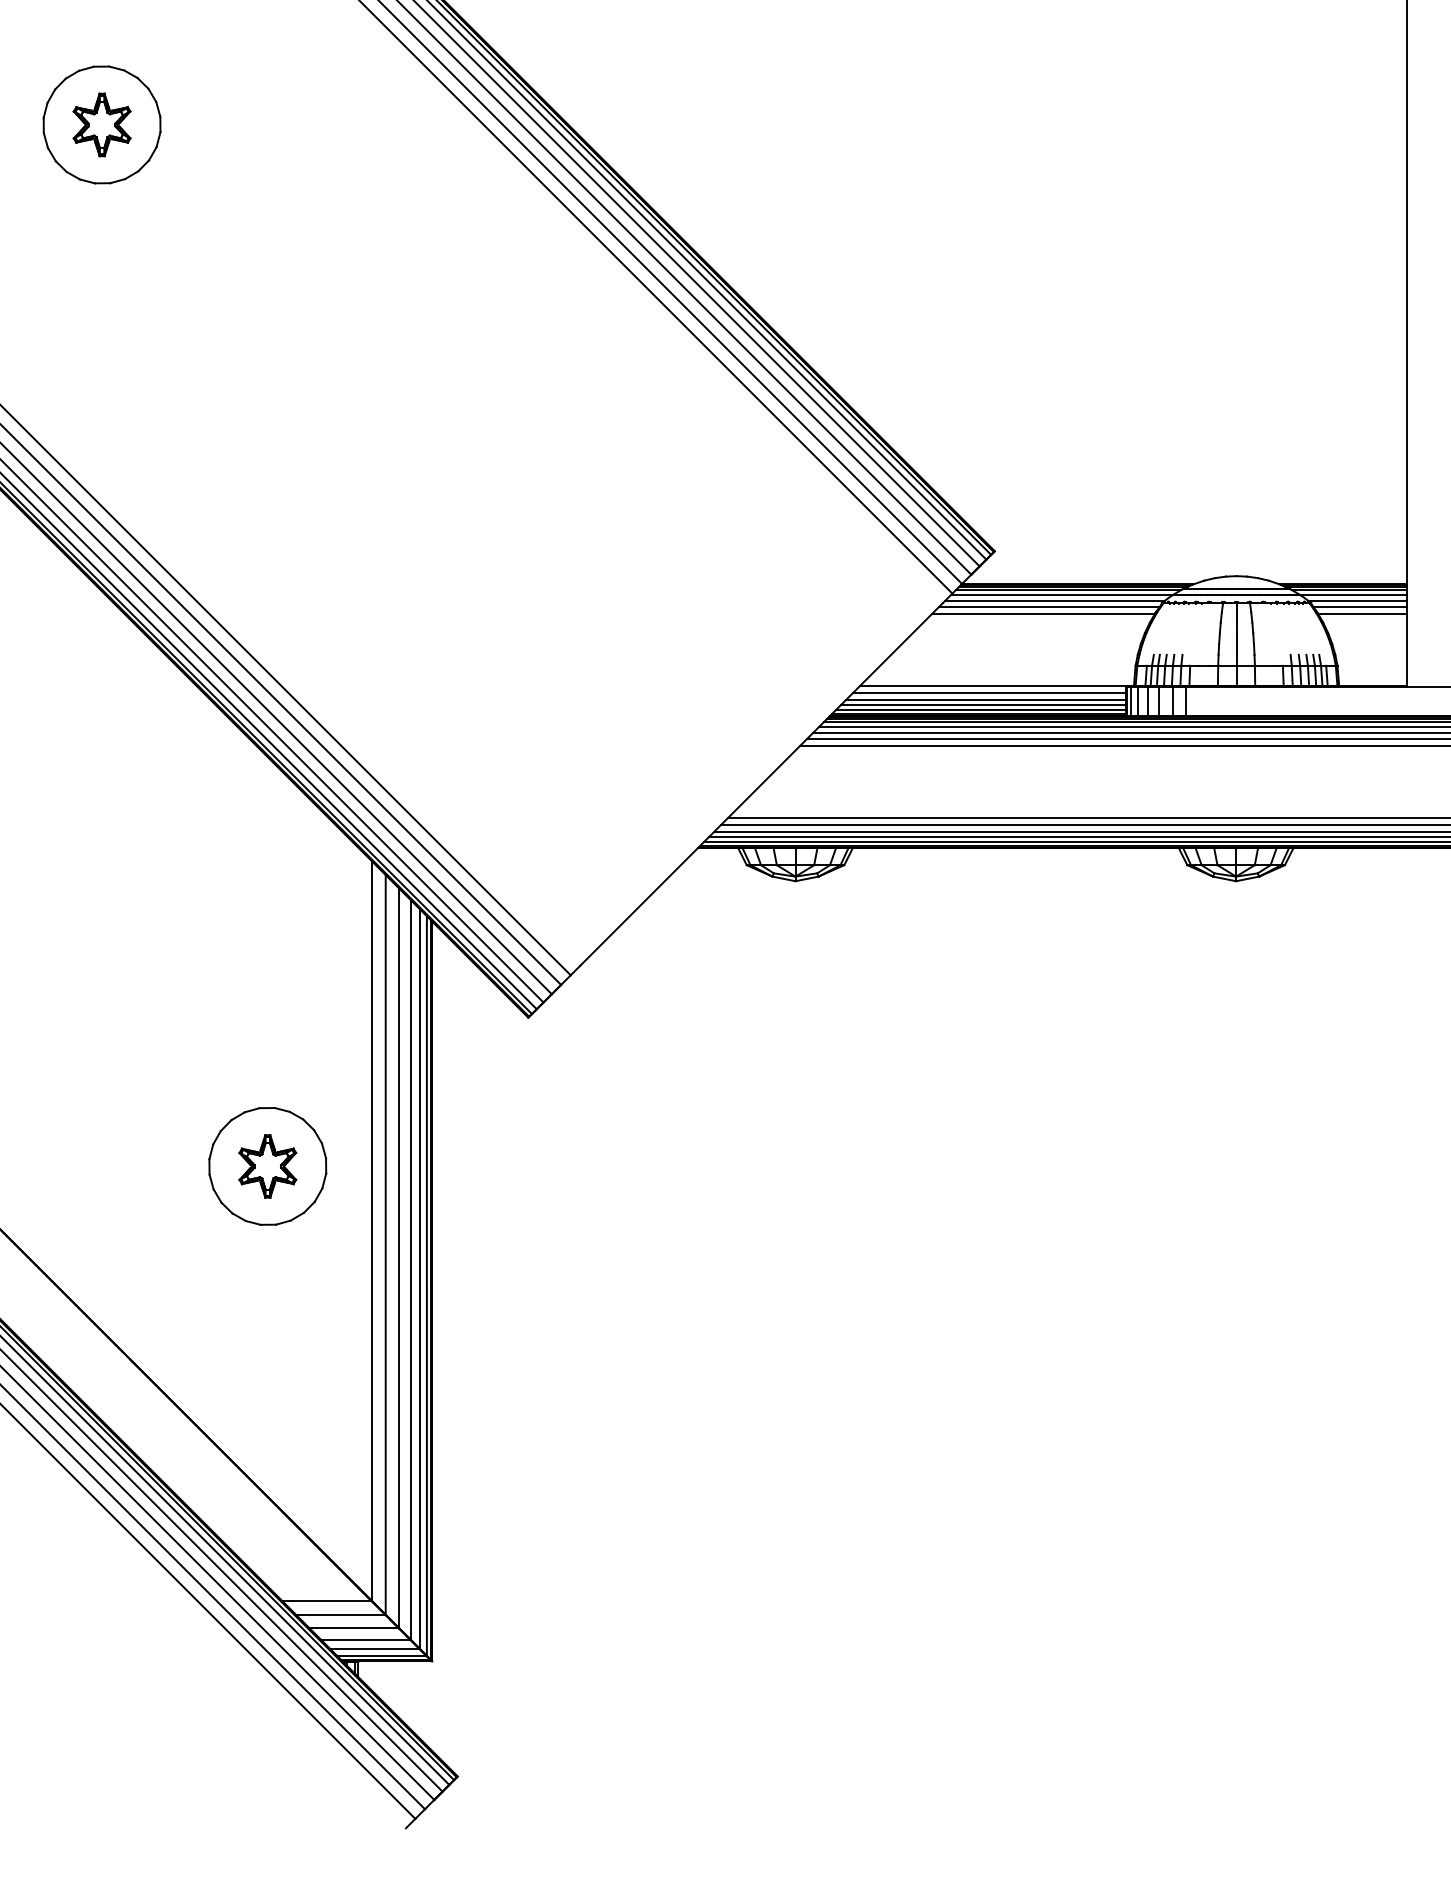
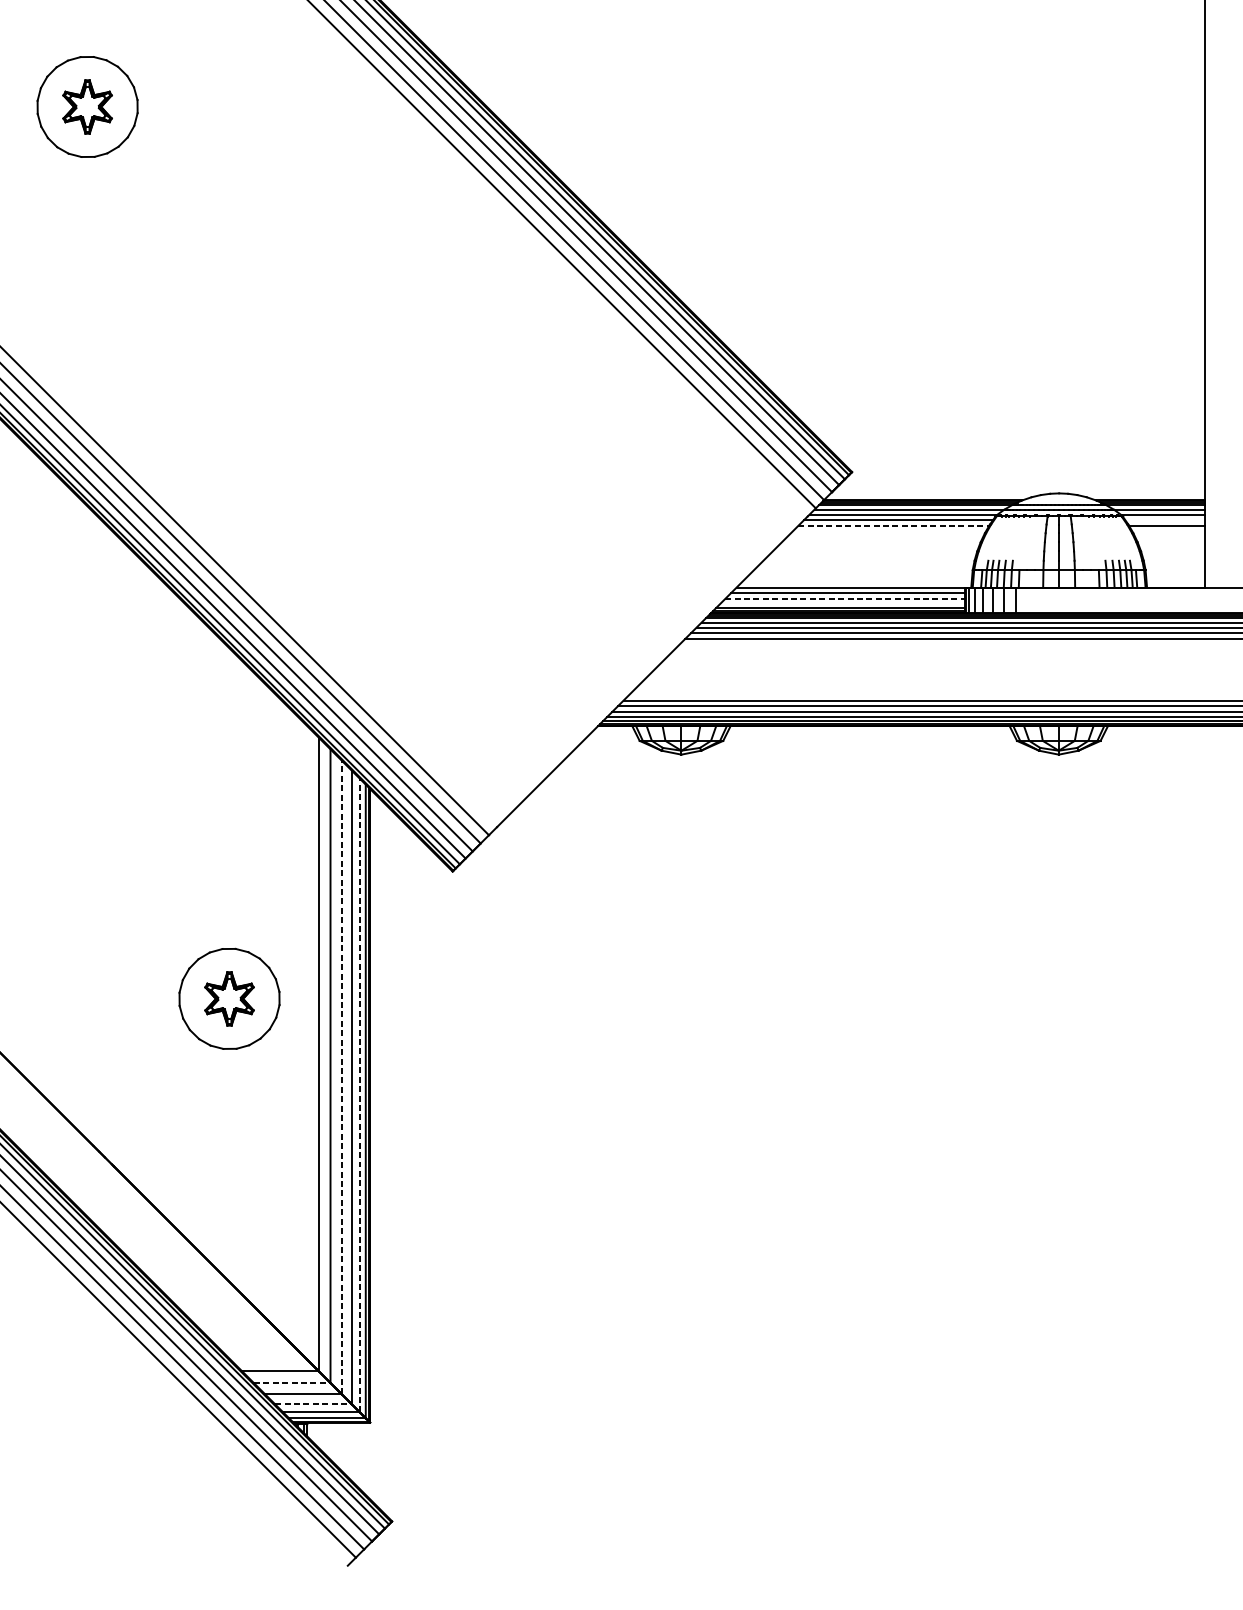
line: (1359, 607) -> (1164, 520), removed
line: (1043, 614) -> (893, 526), solid -> dashed
line: (986, 699) -> (845, 599), solid -> dashed
line: (983, 705) -> (842, 604), removed
line: (398, 1258) -> (341, 1077), solid -> dashed
line: (420, 1279) -> (360, 1095), solid -> dashed
line: (340, 1614) -> (291, 1382), solid -> dashed
line: (365, 1639) -> (313, 1404), solid -> dashed

